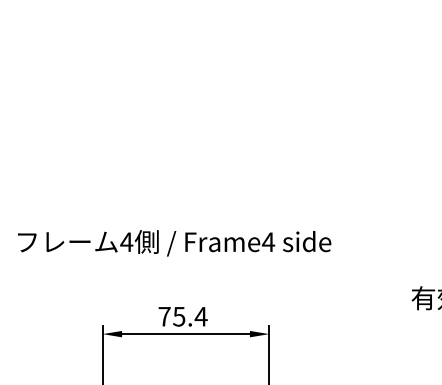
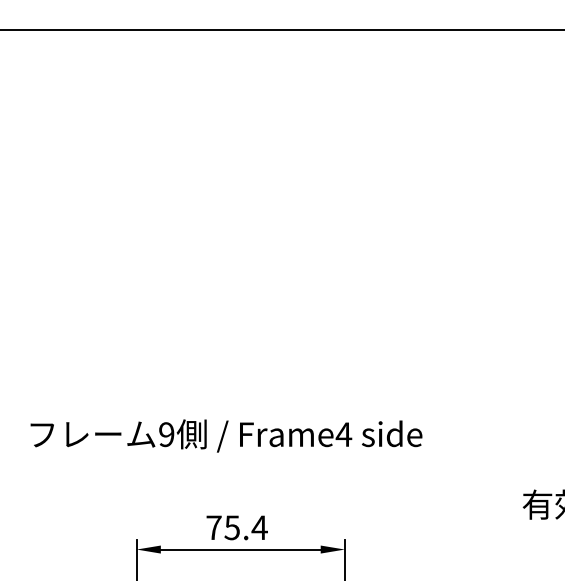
text: (126, 242) -> (166, 434), 4 -> 9

